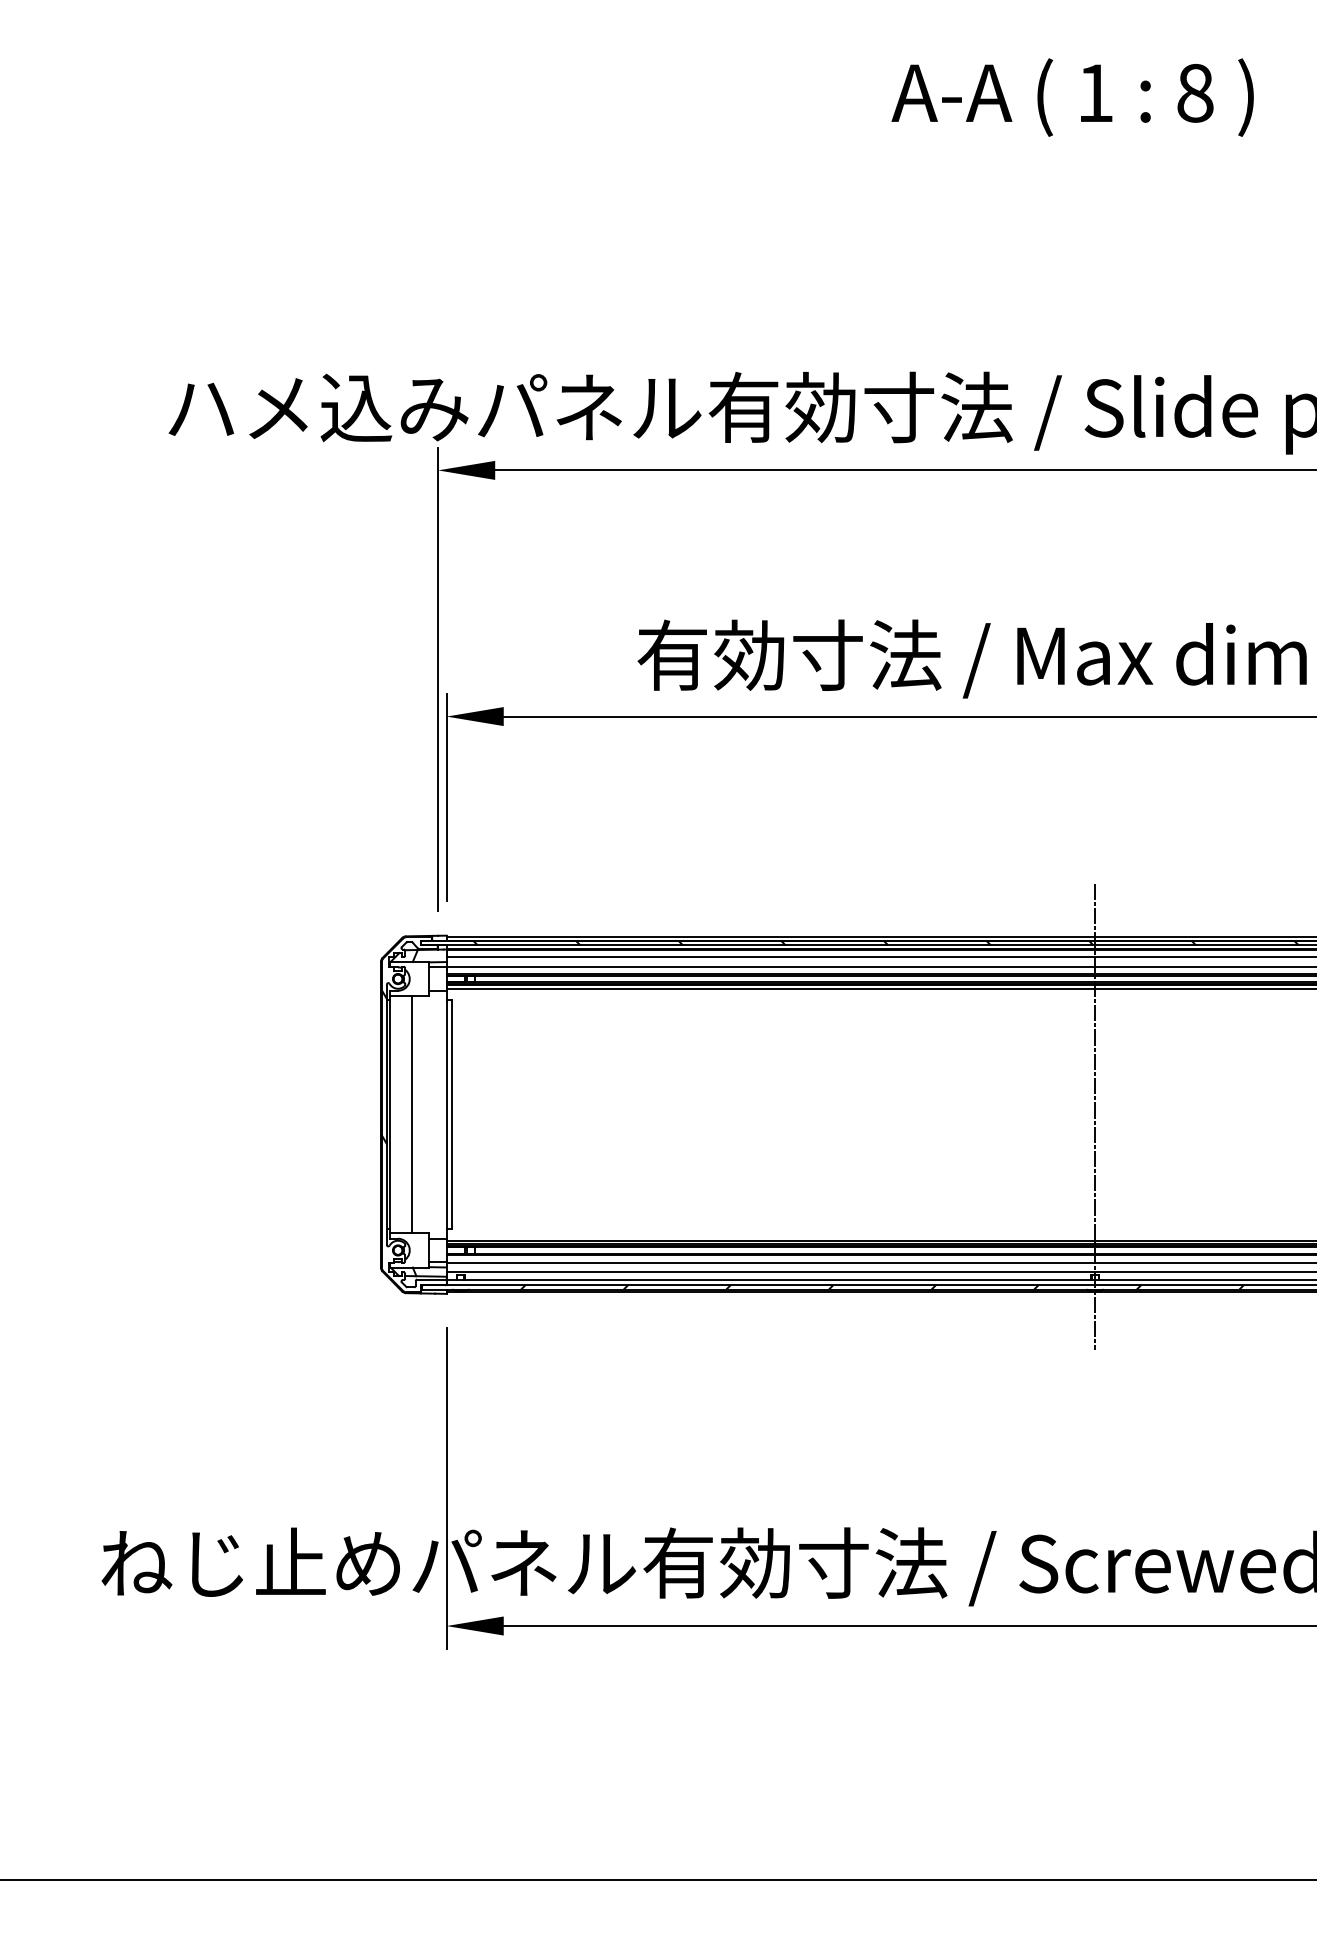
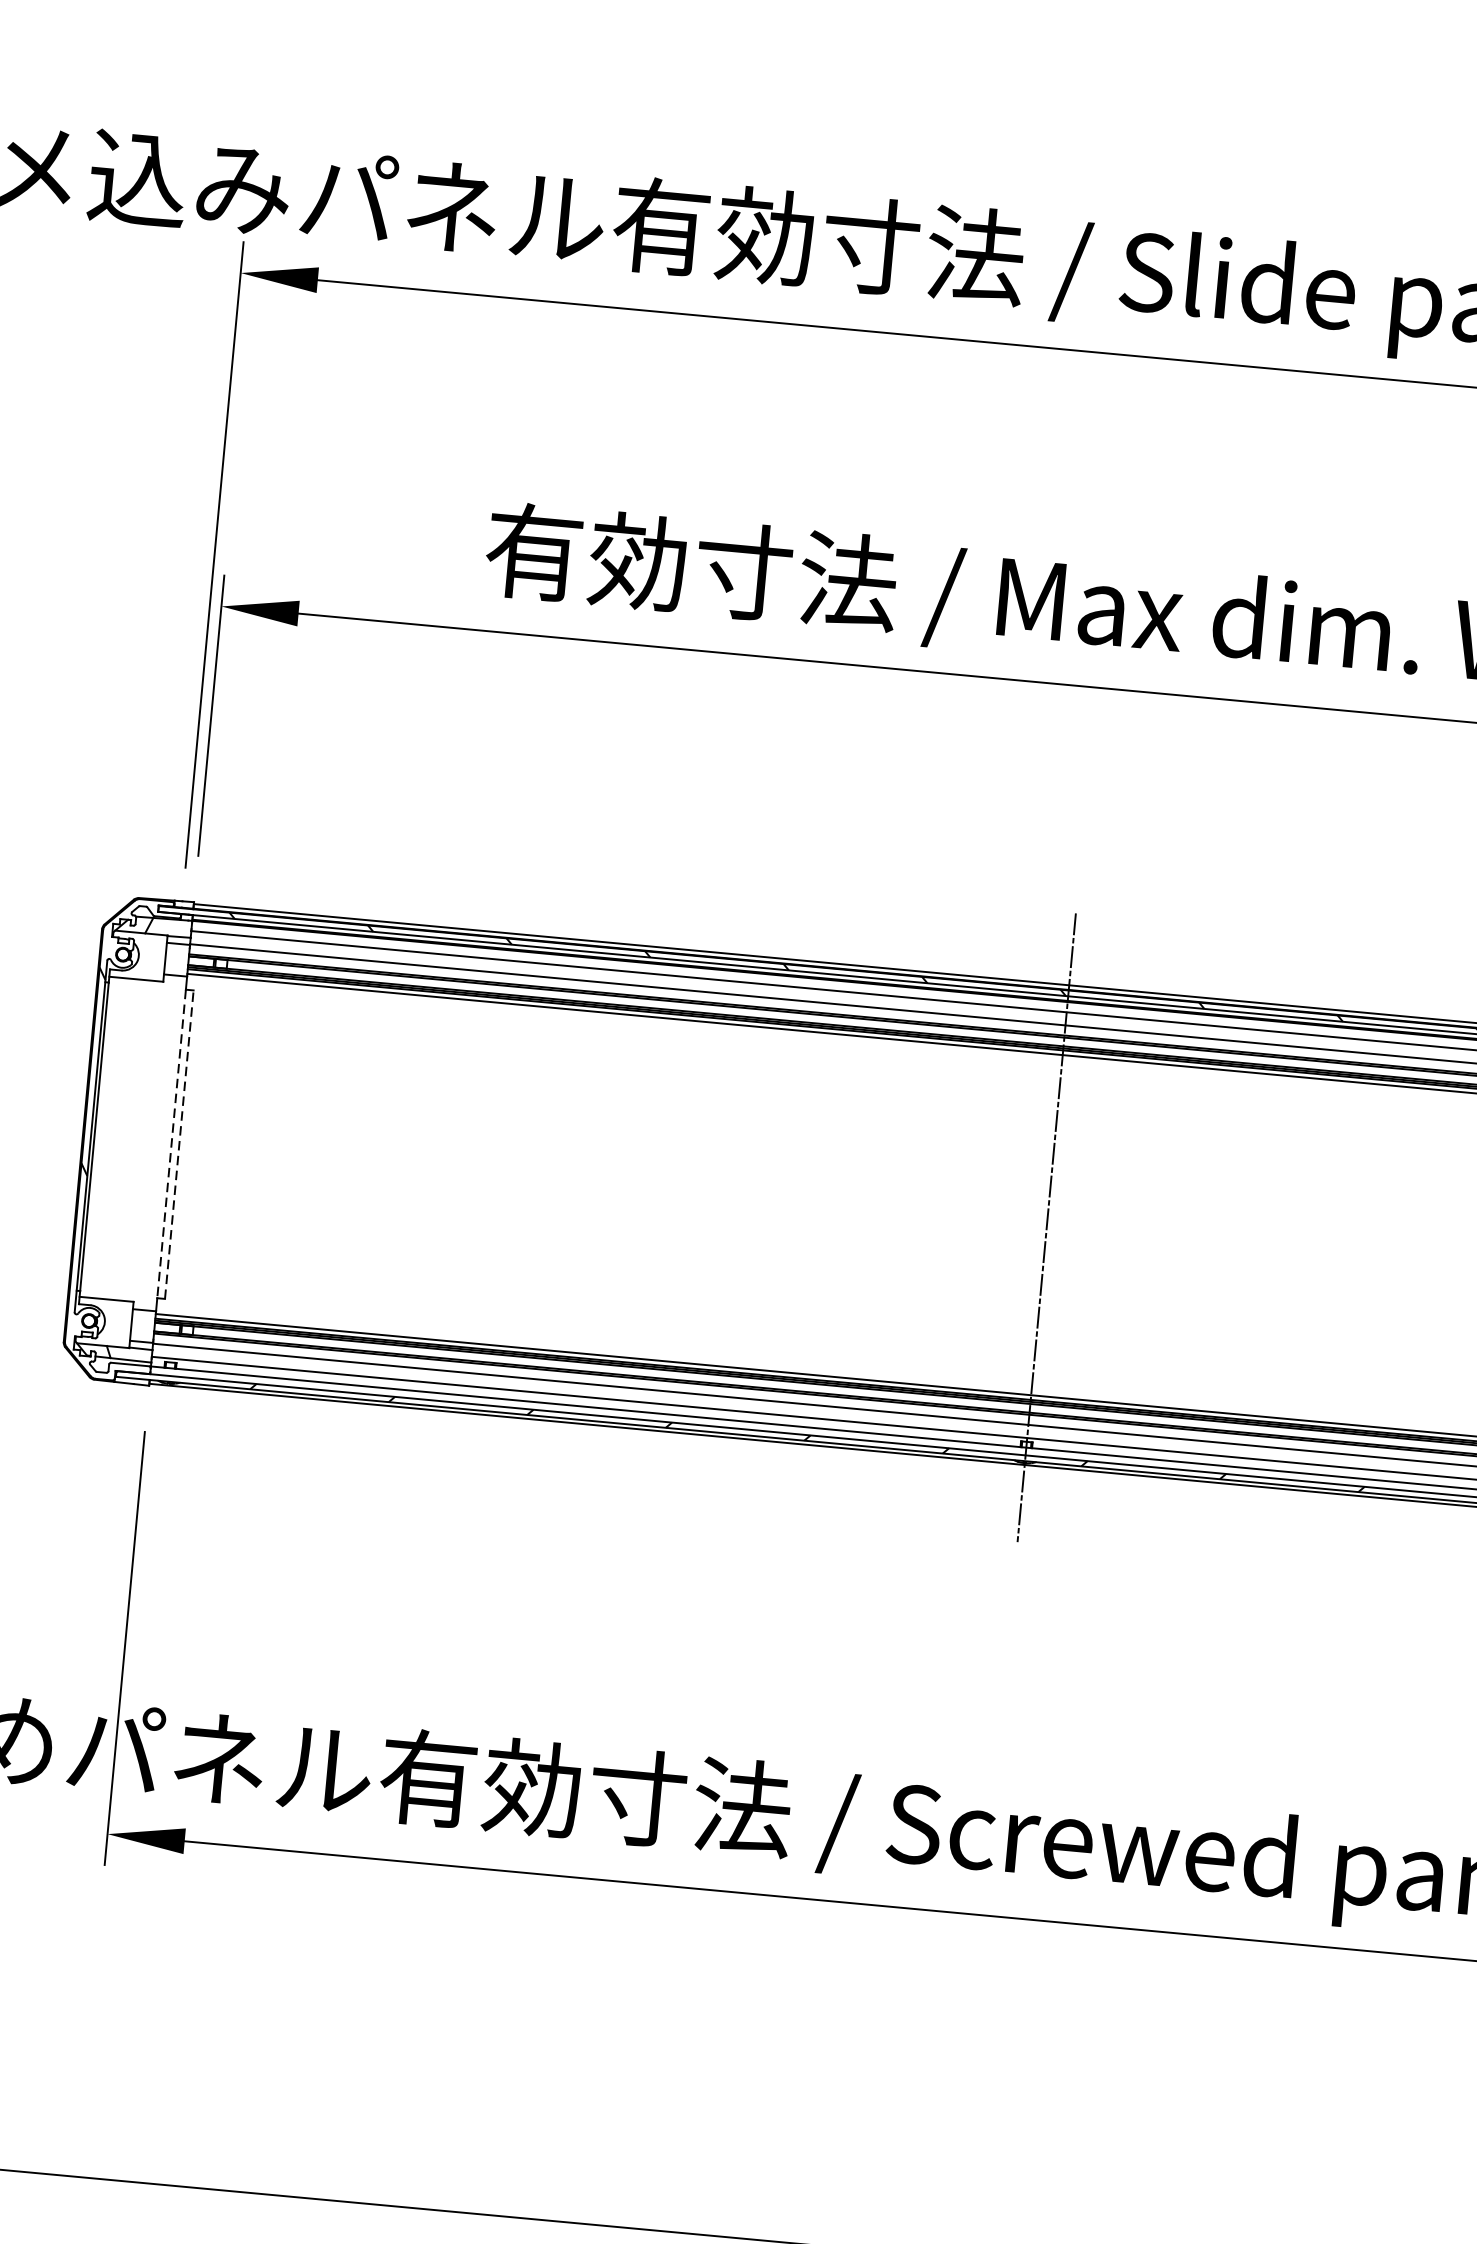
line: (412, 1114) -> (125, 1139), removed
line: (452, 1114) -> (179, 1144), solid -> dashed
line: (446, 1115) -> (171, 1144), solid -> dashed

